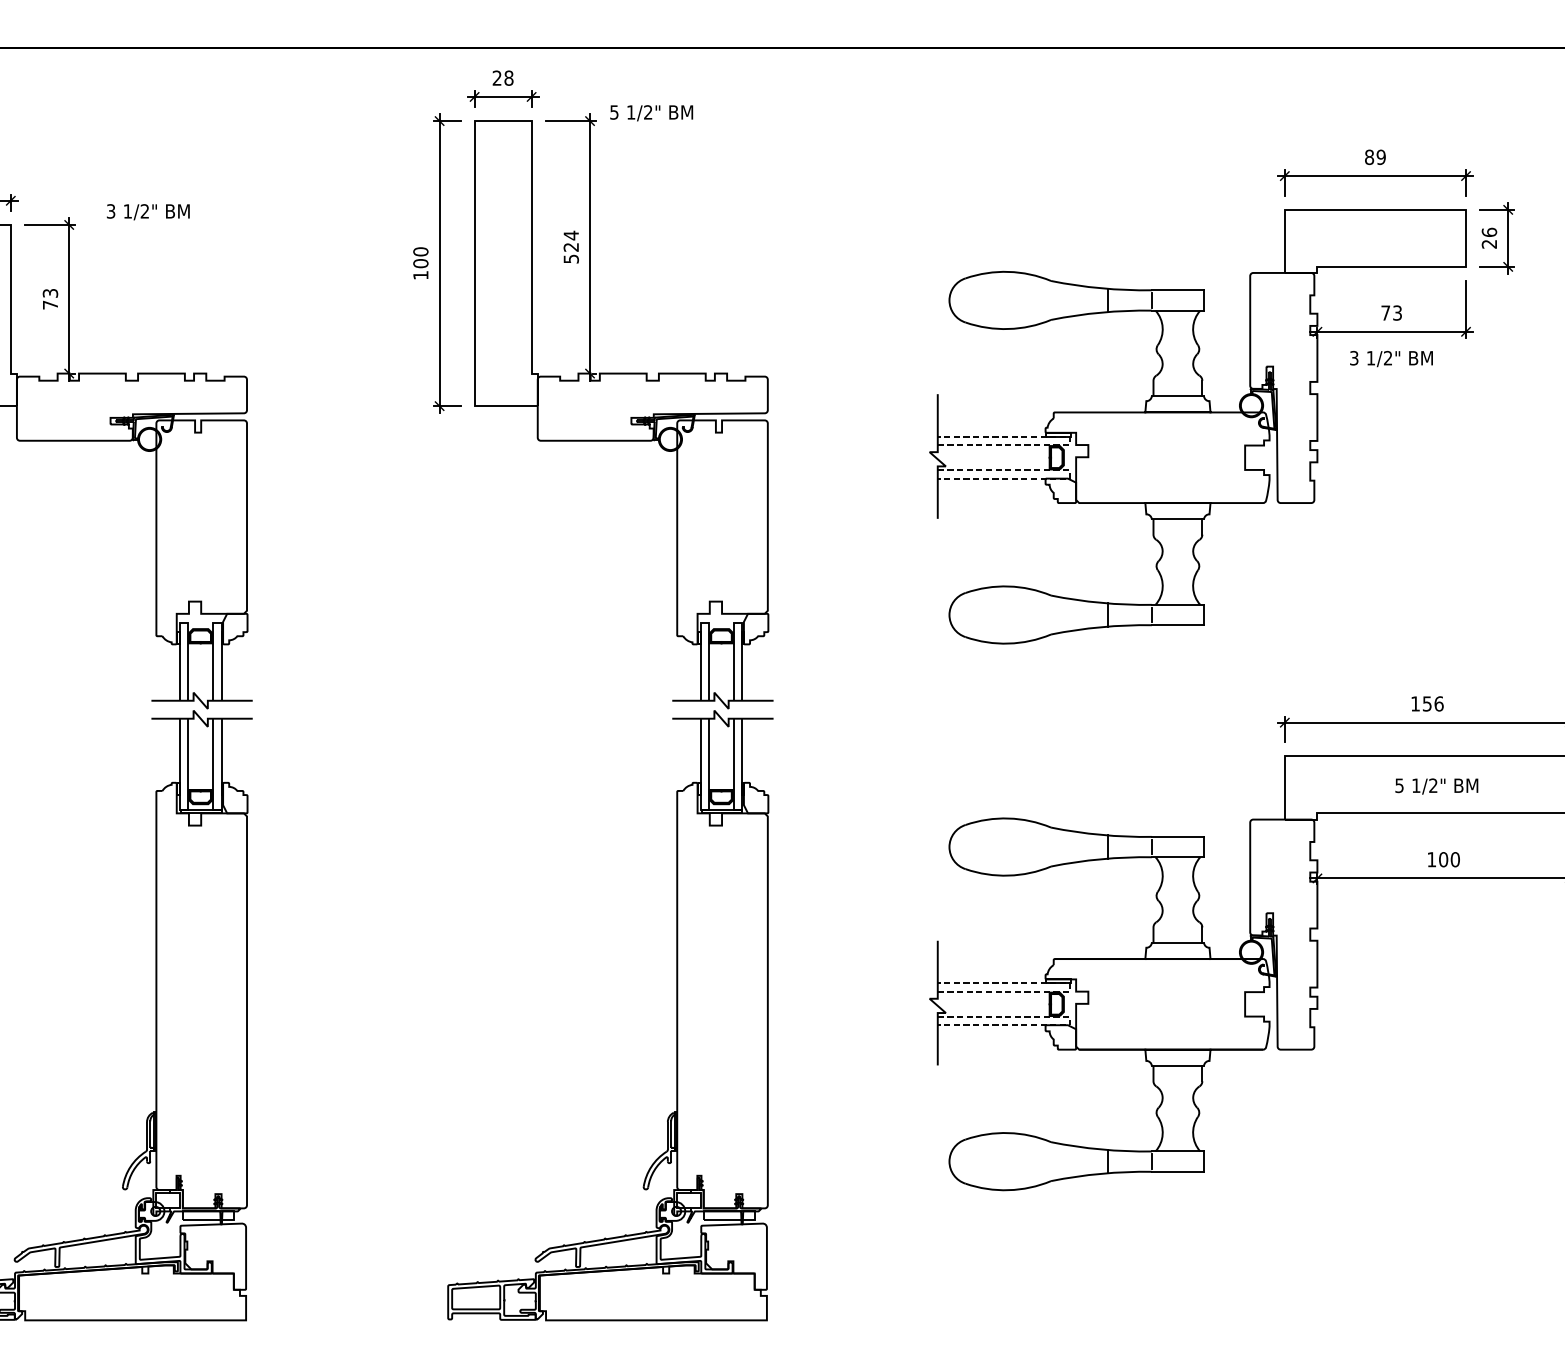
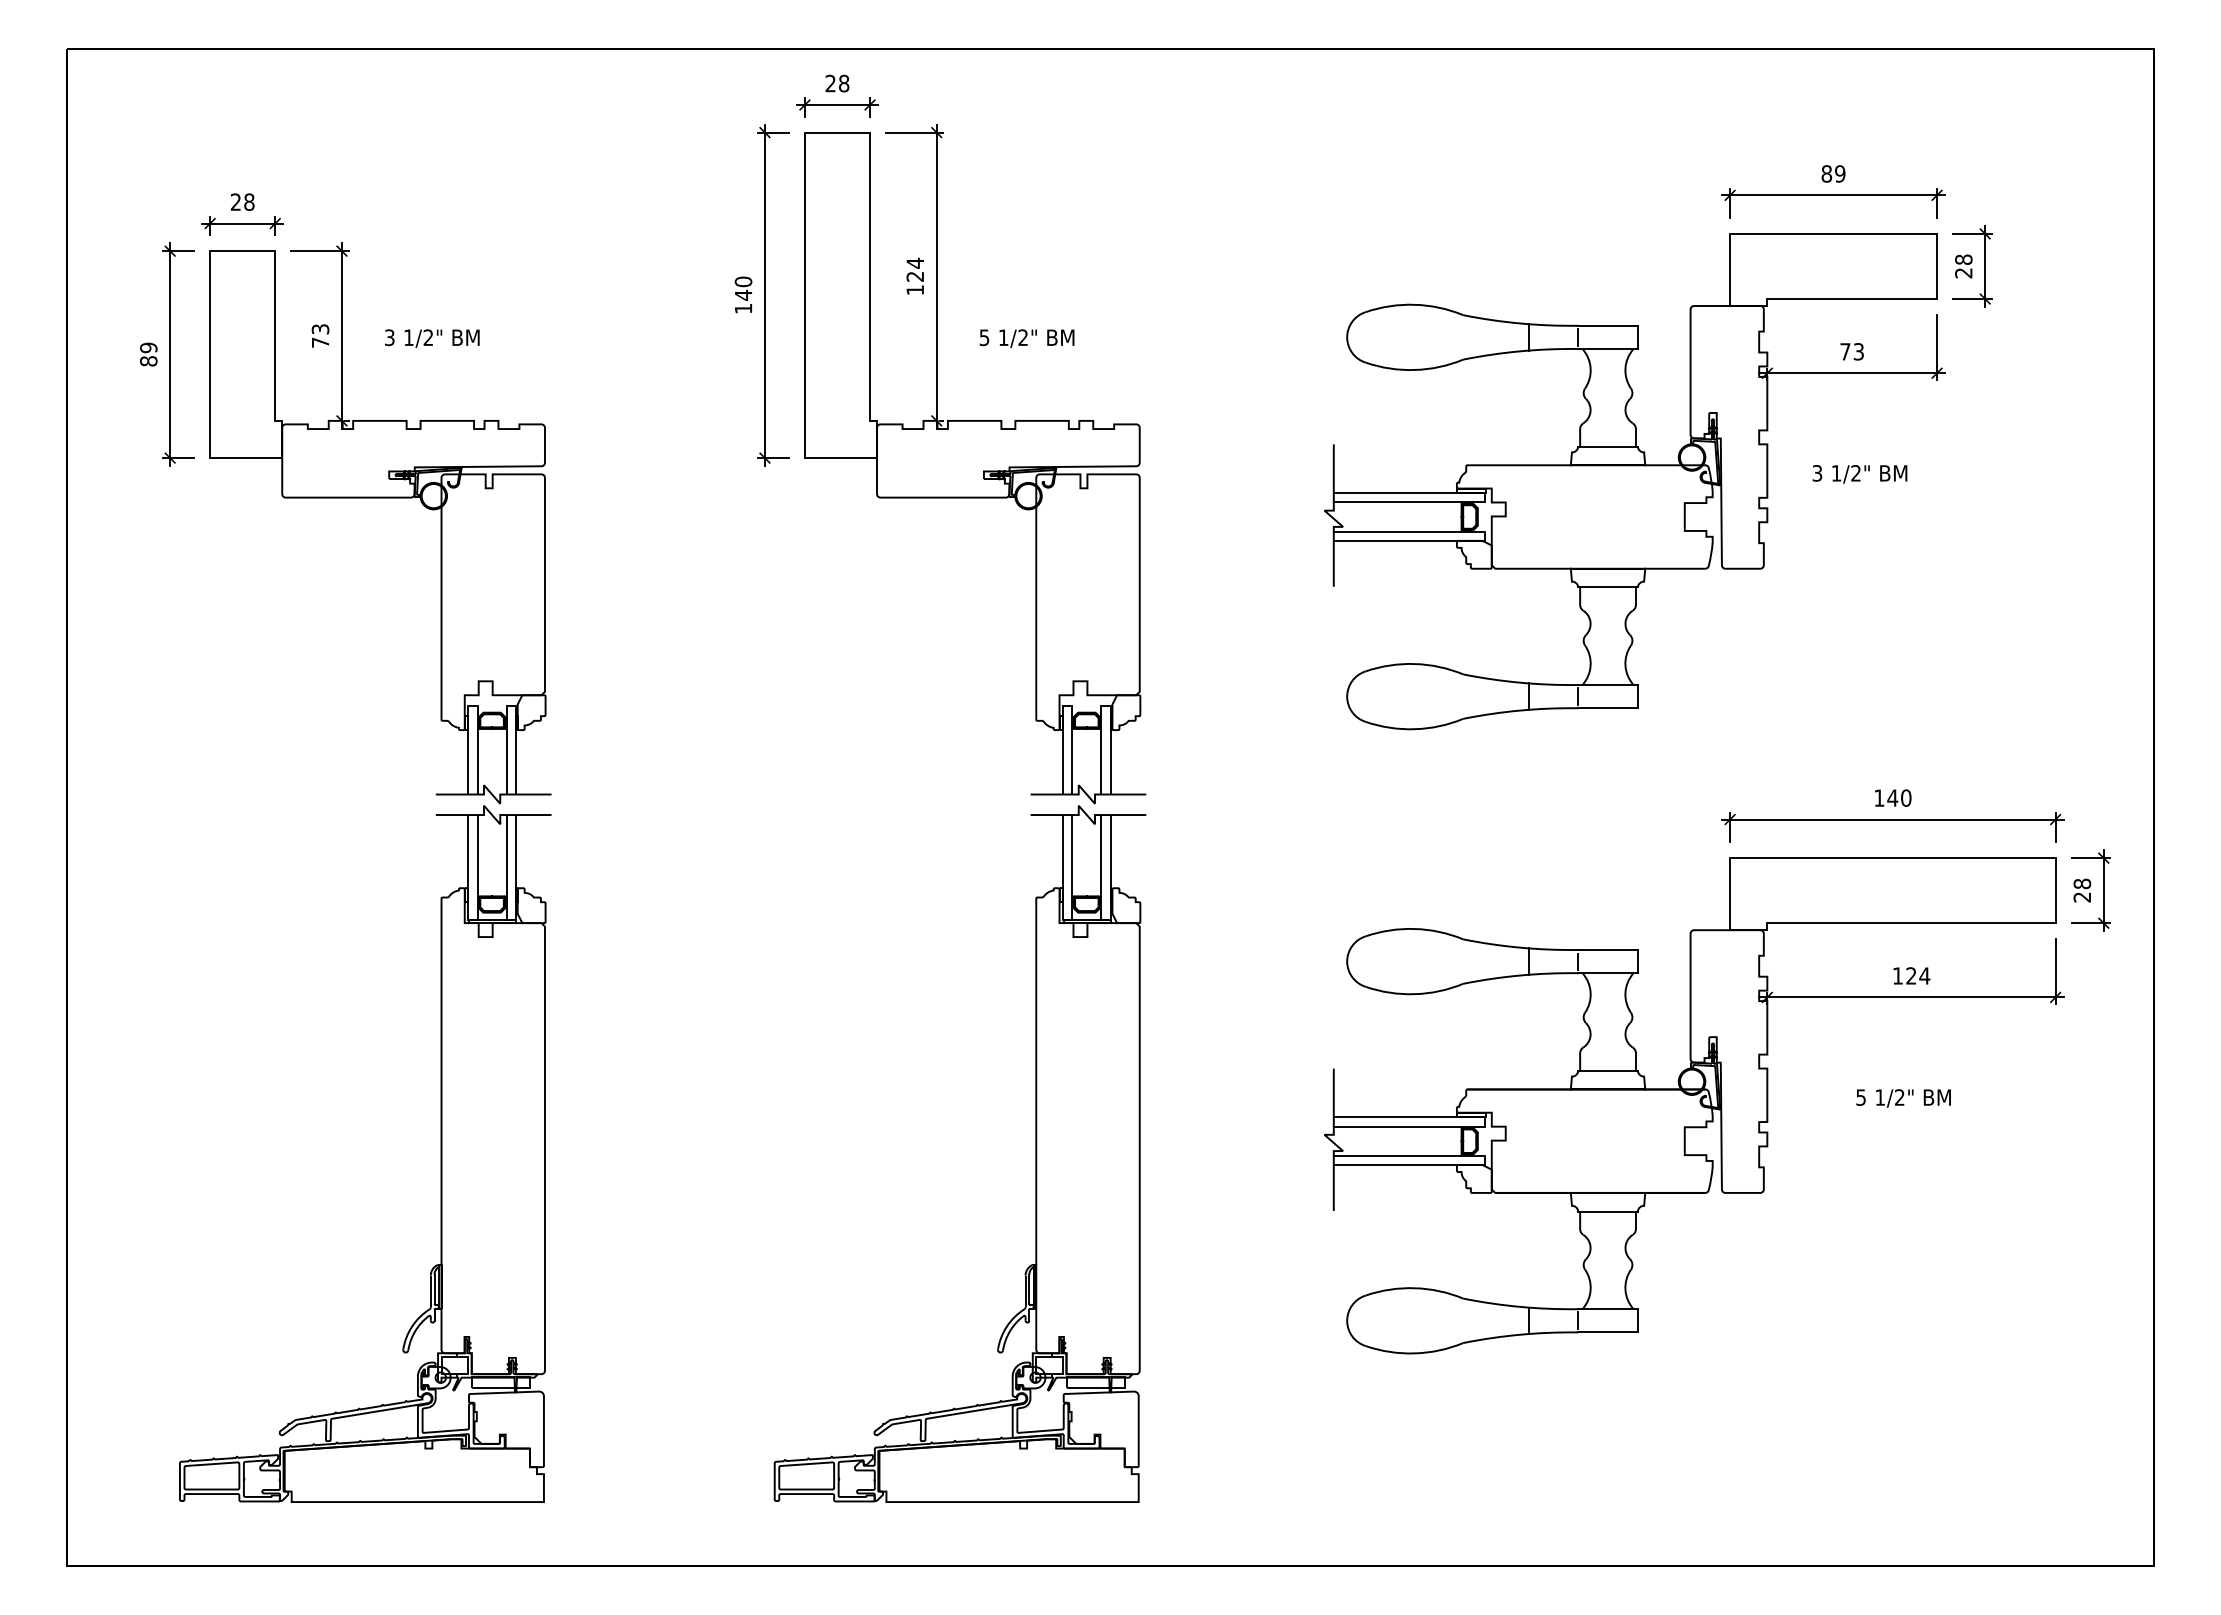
text: (651, 113) -> (1026, 338), moved
text: (148, 212) -> (432, 338), moved
text: (1489, 232) -> (1963, 259), 26 -> 28
text: (571, 259) -> (915, 290), 524 -> 124
text: (420, 262) -> (743, 294), 100 -> 140
text: (1391, 359) -> (1859, 474), moved
line: (1069, 440) -> (1484, 497), dashed -> solid
line: (1069, 474) -> (1484, 536), dashed -> solid
text: (1433, 703) -> (1899, 797), 156 -> 140
text: (1436, 786) -> (1903, 1098), moved
text: (1449, 859) -> (1918, 975), 100 -> 124
line: (1069, 987) -> (1484, 1122), dashed -> solid
line: (1069, 1021) -> (1484, 1160), dashed -> solid

